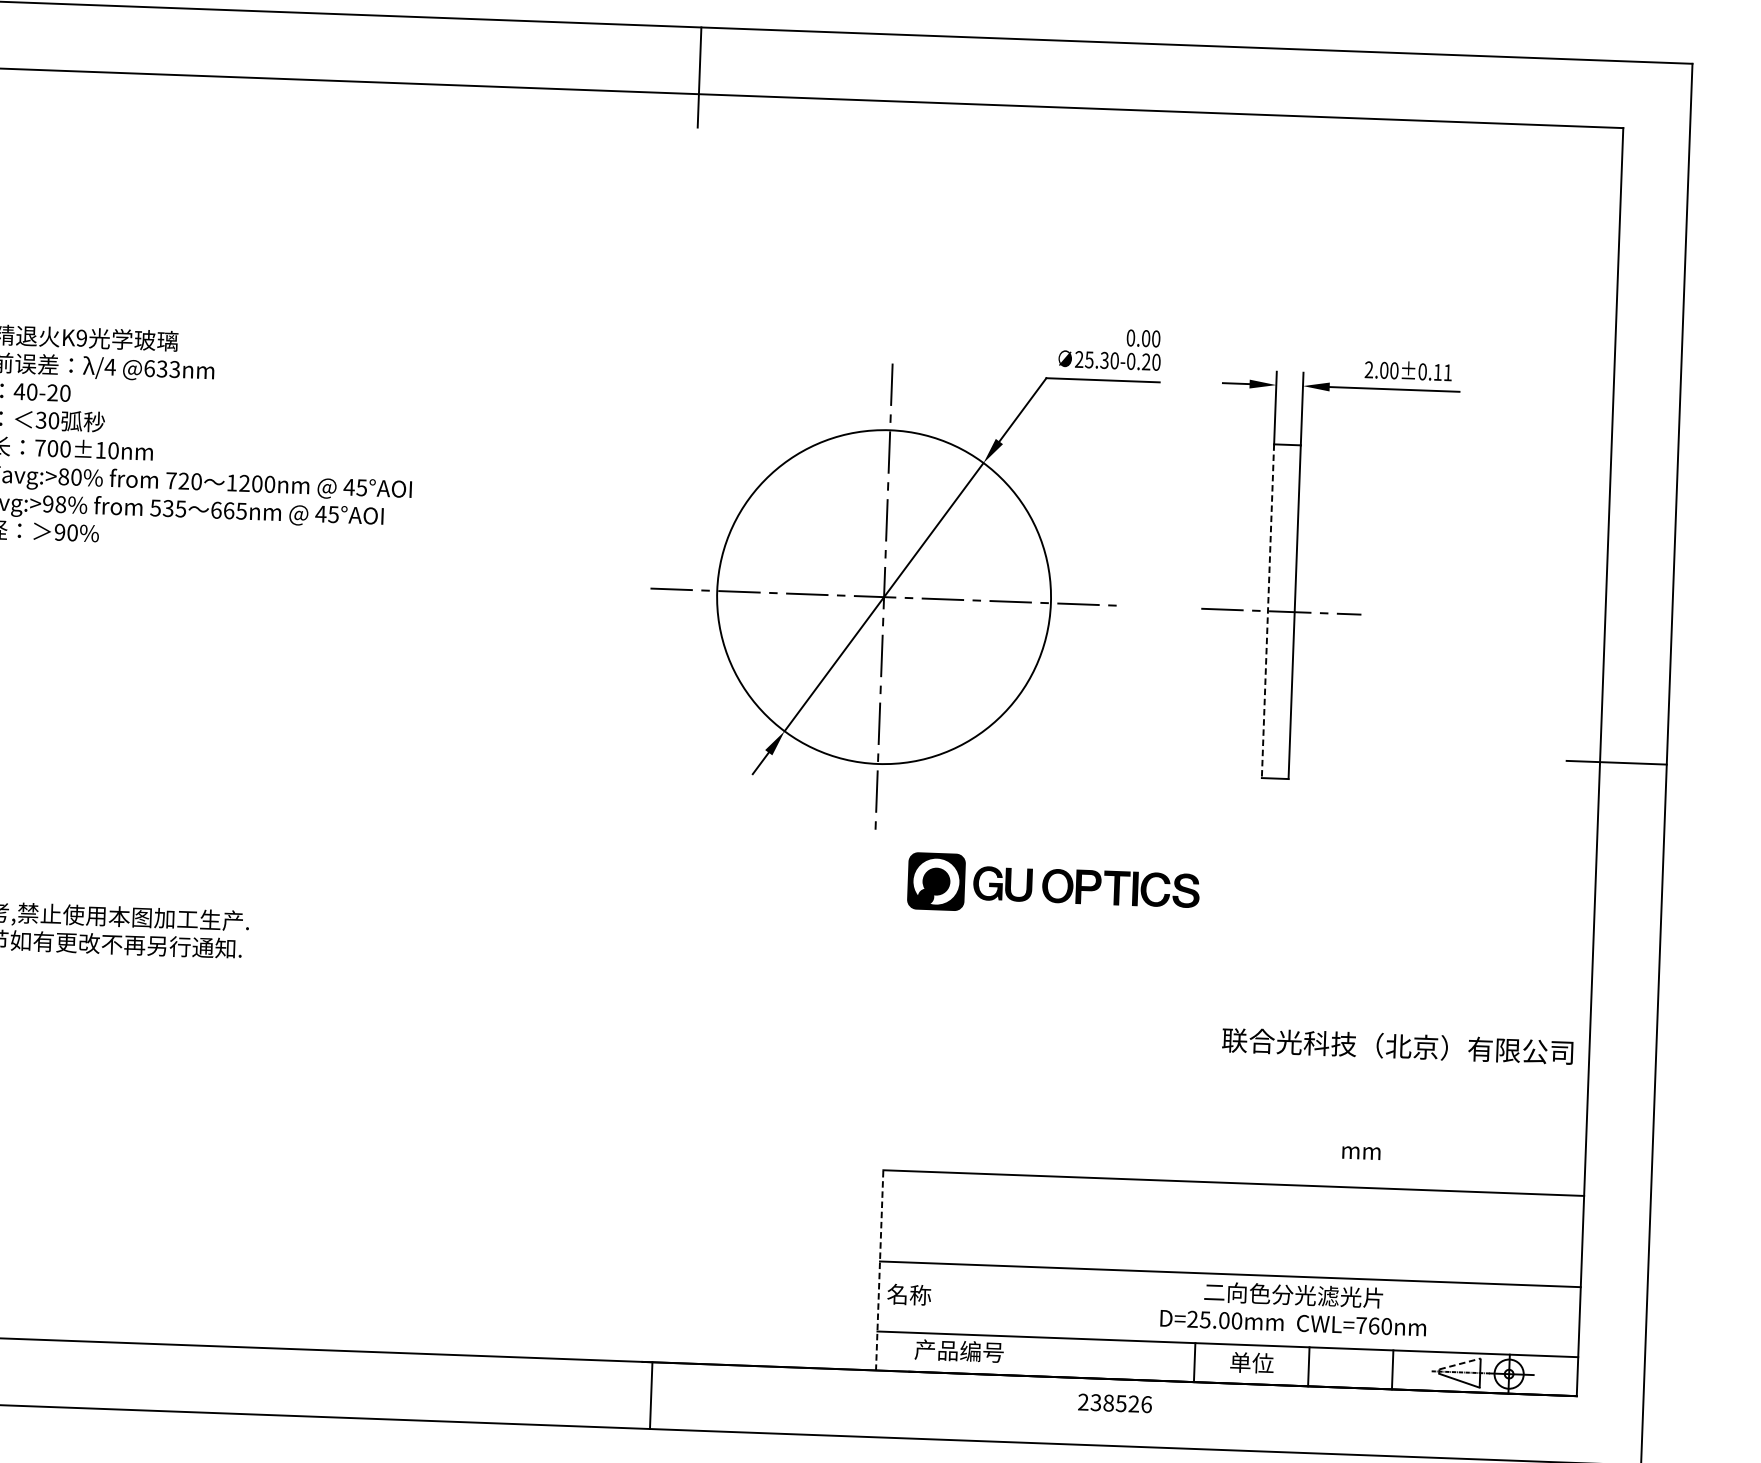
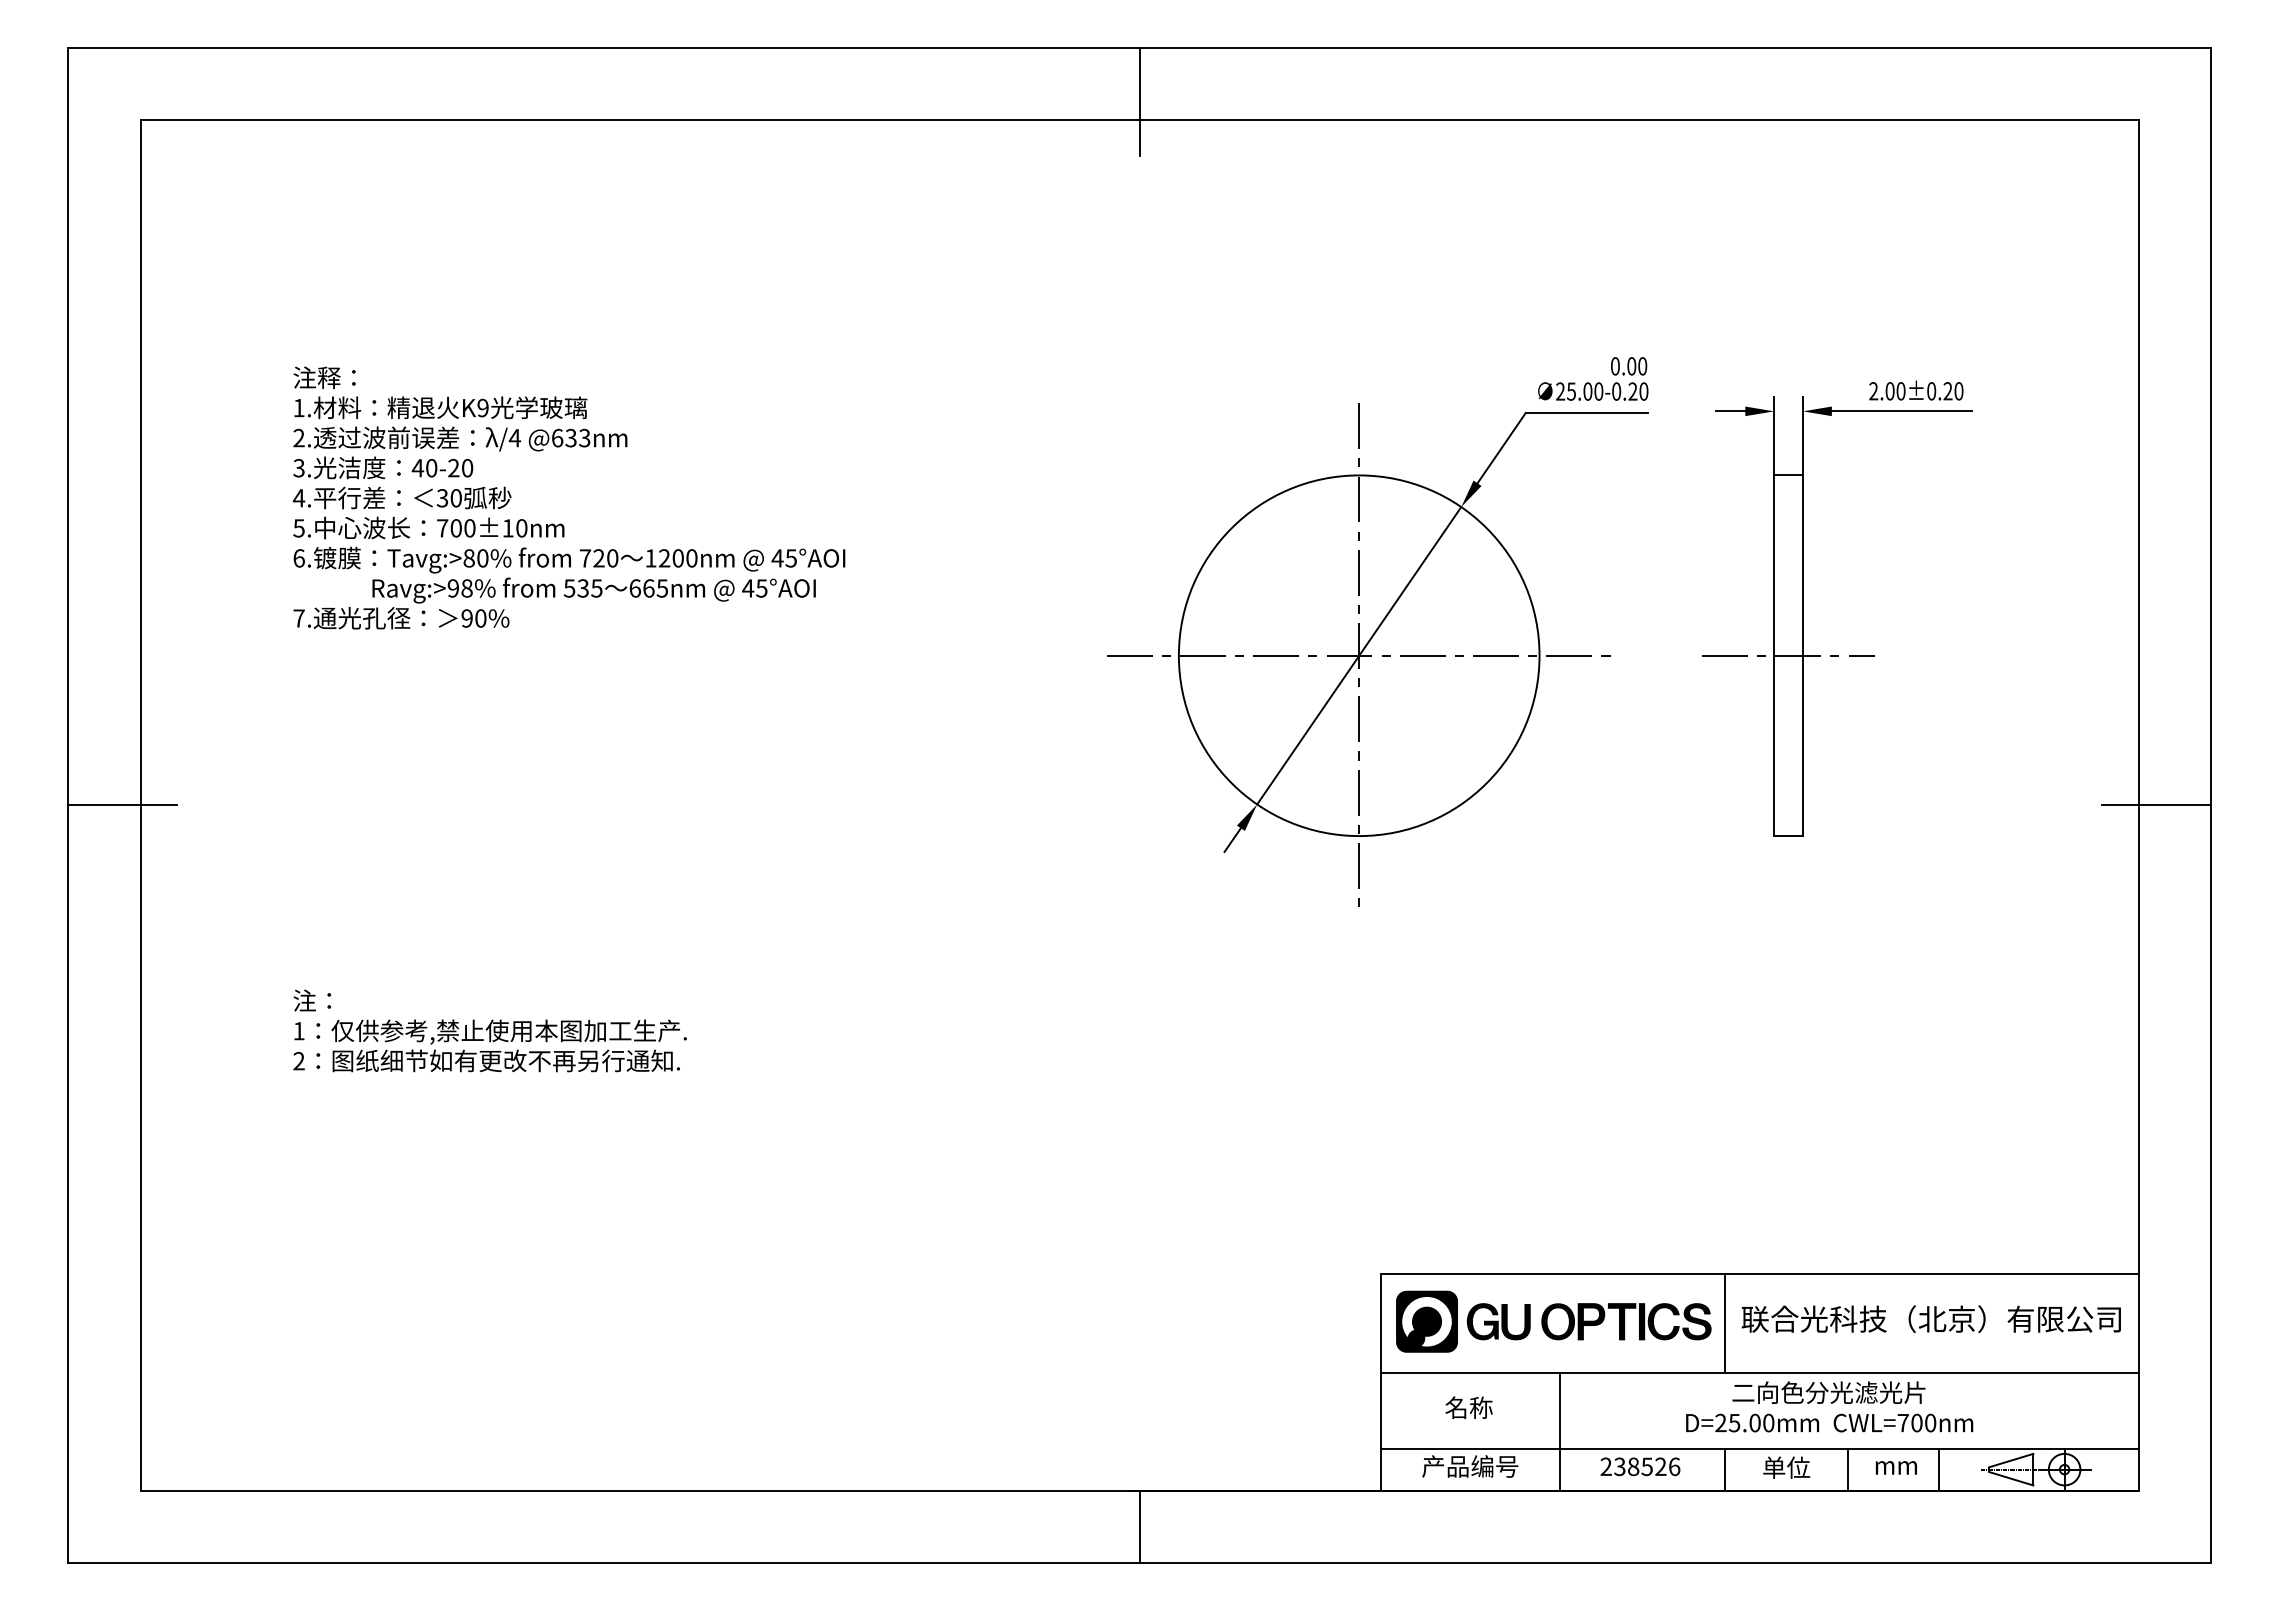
text: (1104, 360) -> (1587, 391), 25.30 -> 25.00
text: (1442, 372) -> (1953, 391), 2.00±0.11 -> 2.00±0.20
line: (1268, 611) -> (1774, 656), dashed -> solid
part: (1053, 885) -> (1553, 1321), moved
text: (1396, 1045) -> (1930, 1318), moved
text: (1360, 1152) -> (1895, 1467), moved
line: (1199, 1227) -> (1724, 1323), added
line: (880, 1270) -> (1381, 1382), dashed -> solid
text: (908, 1294) -> (1468, 1407), moved
line: (1043, 1321) -> (1559, 1431), added
text: (1373, 1325) -> (1916, 1422), CWL=760nm -> CWL=700nm
line: (1460, 1363) -> (2011, 1460), dashed -> solid
text: (1115, 1403) -> (1640, 1466), moved

